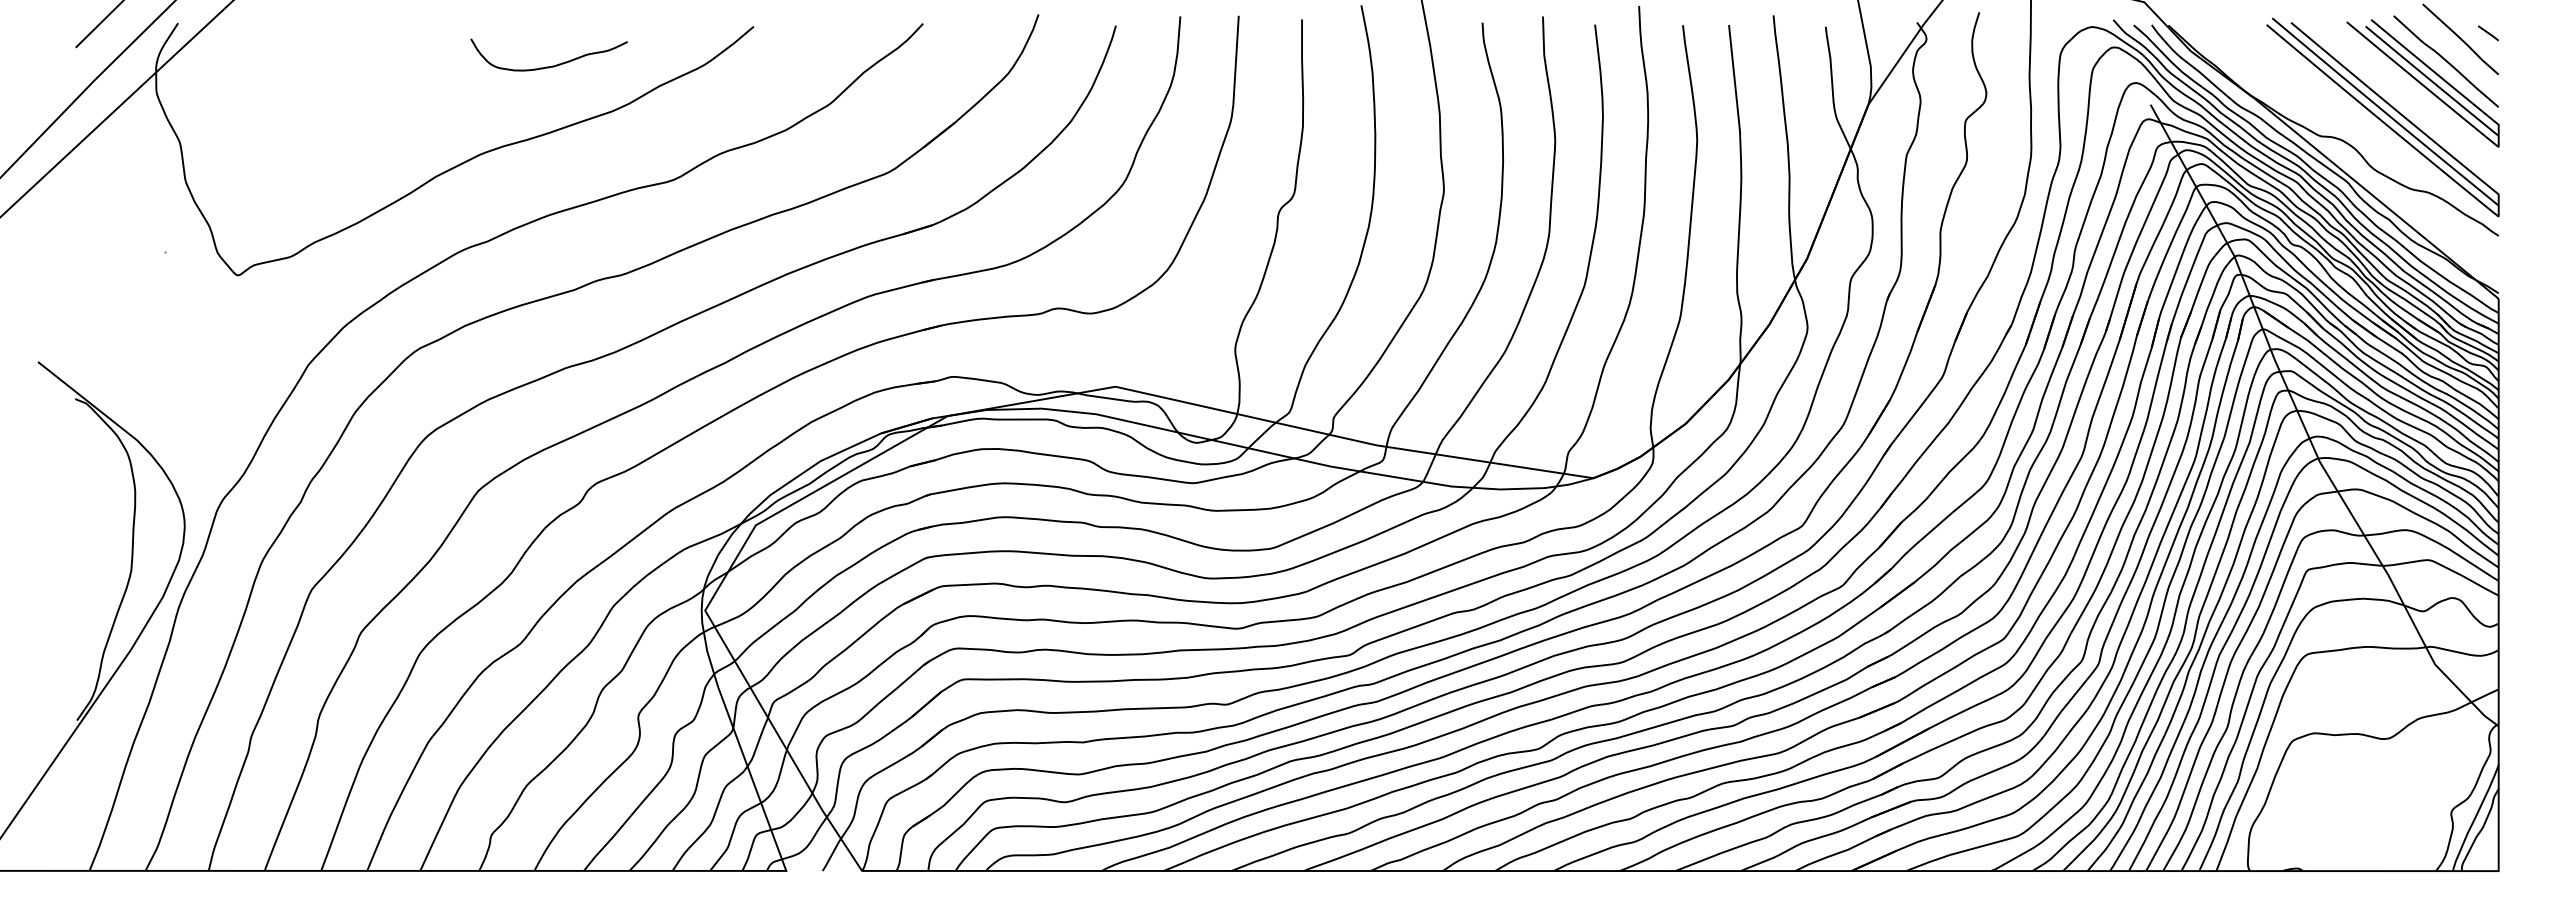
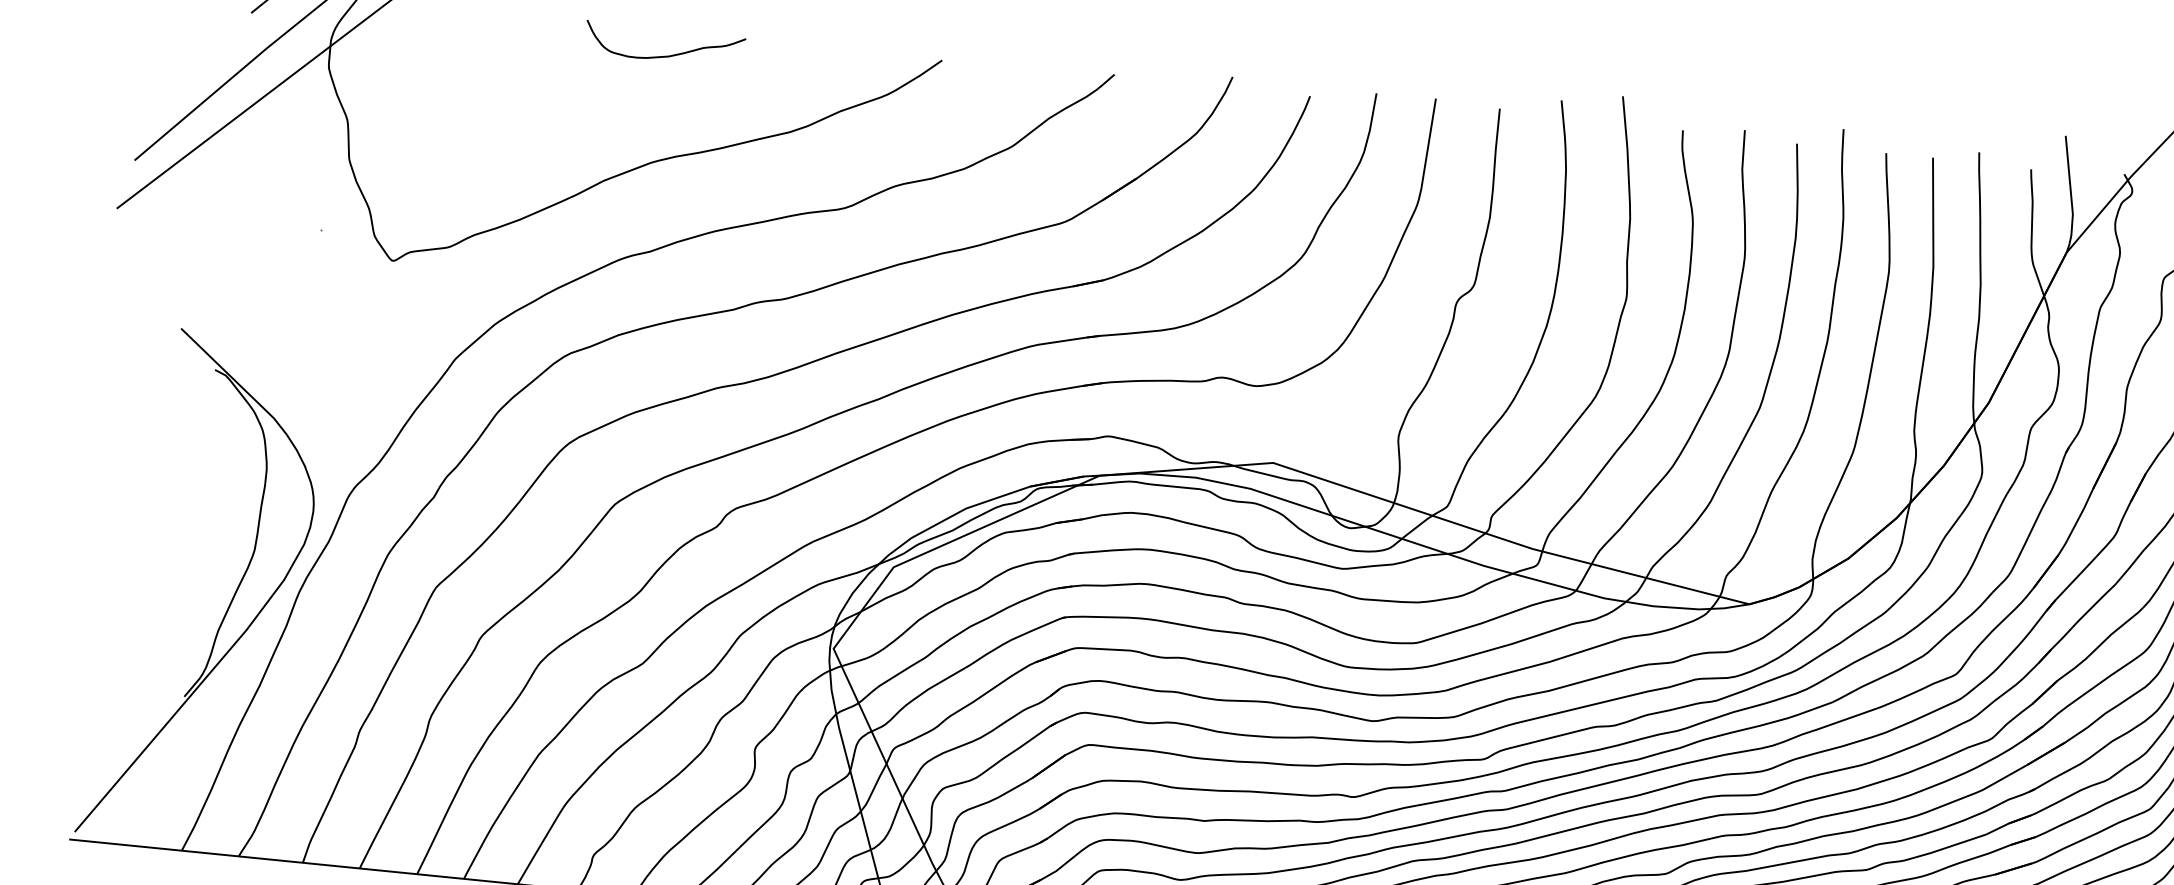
curve: (551, 65) -> (666, 55), moved

